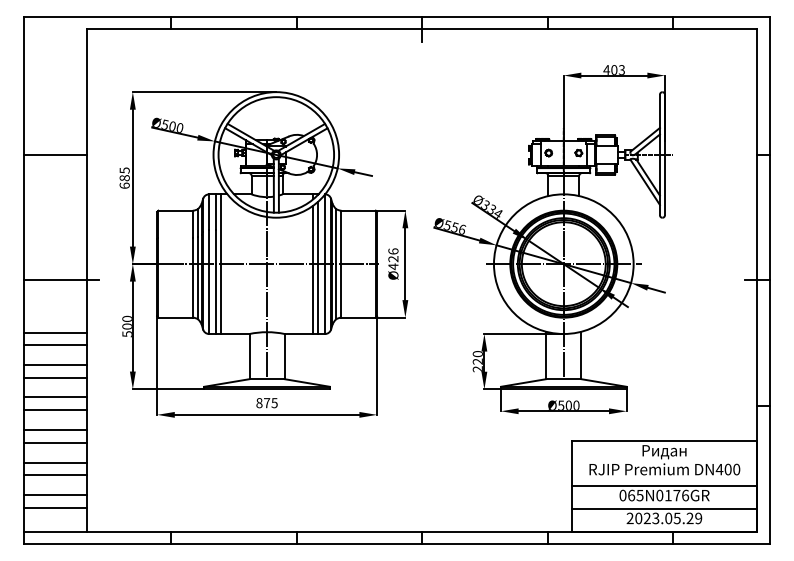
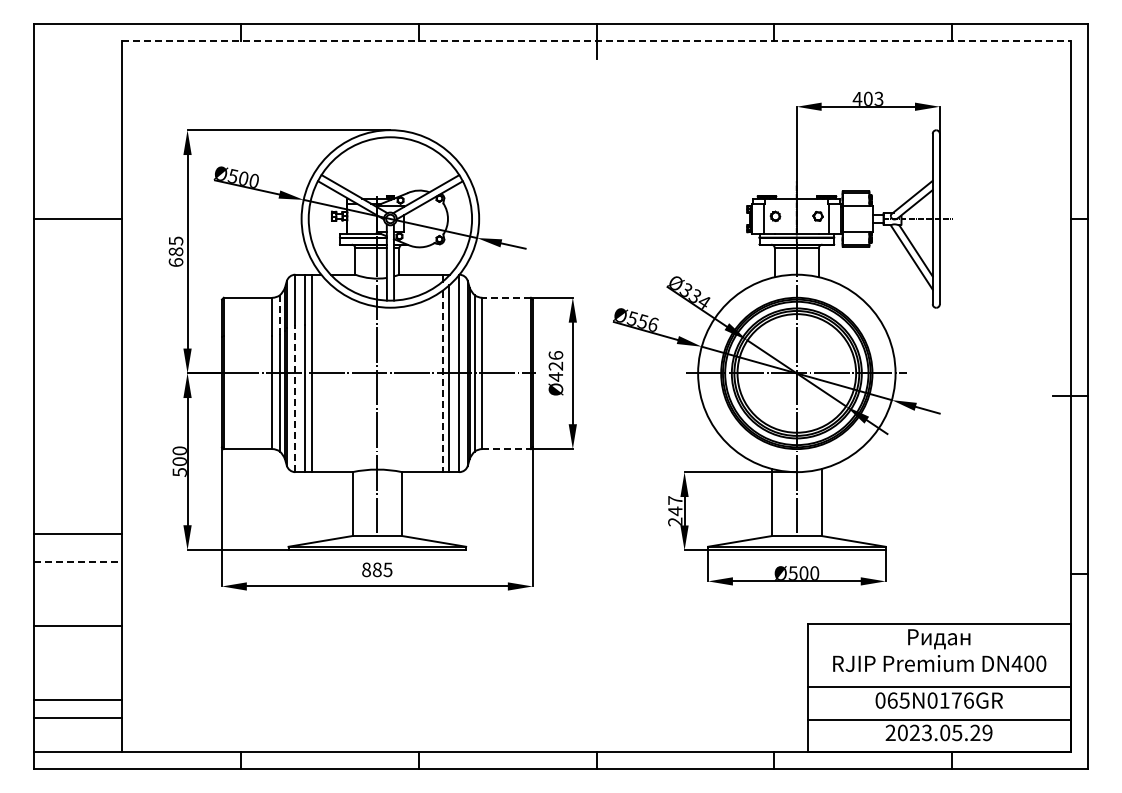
line: (422, 29) -> (597, 41), solid -> dashed
line: (358, 210) -> (506, 297), solid -> dashed
line: (197, 223) -> (279, 315), solid -> dashed
line: (313, 269) -> (442, 381), solid -> dashed
line: (61, 280) -> (86, 396), removed
line: (209, 281) -> (295, 398), solid -> dashed
line: (359, 317) -> (507, 449), solid -> dashed
line: (55, 332) -> (77, 470), removed
line: (55, 345) -> (77, 488), removed
text: (477, 358) -> (675, 506), 220 -> 247
line: (55, 365) -> (77, 516), removed
line: (55, 397) -> (78, 561), solid -> dashed
text: (266, 402) -> (376, 569), 875 -> 885
line: (55, 409) -> (77, 579), removed
line: (55, 430) -> (77, 608), removed
line: (55, 462) -> (77, 654), removed
line: (55, 475) -> (77, 671), removed

